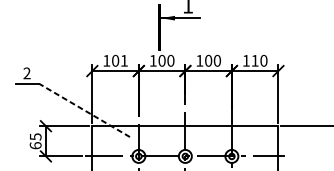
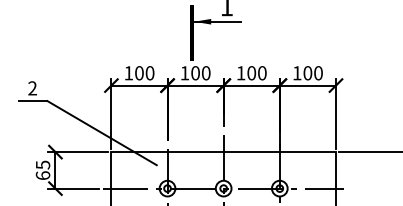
text: (123, 61) -> (149, 73), 101 -> 100
text: (254, 61) -> (307, 73), 110 -> 100
line: (84, 109) -> (101, 132), dashed -> solid

